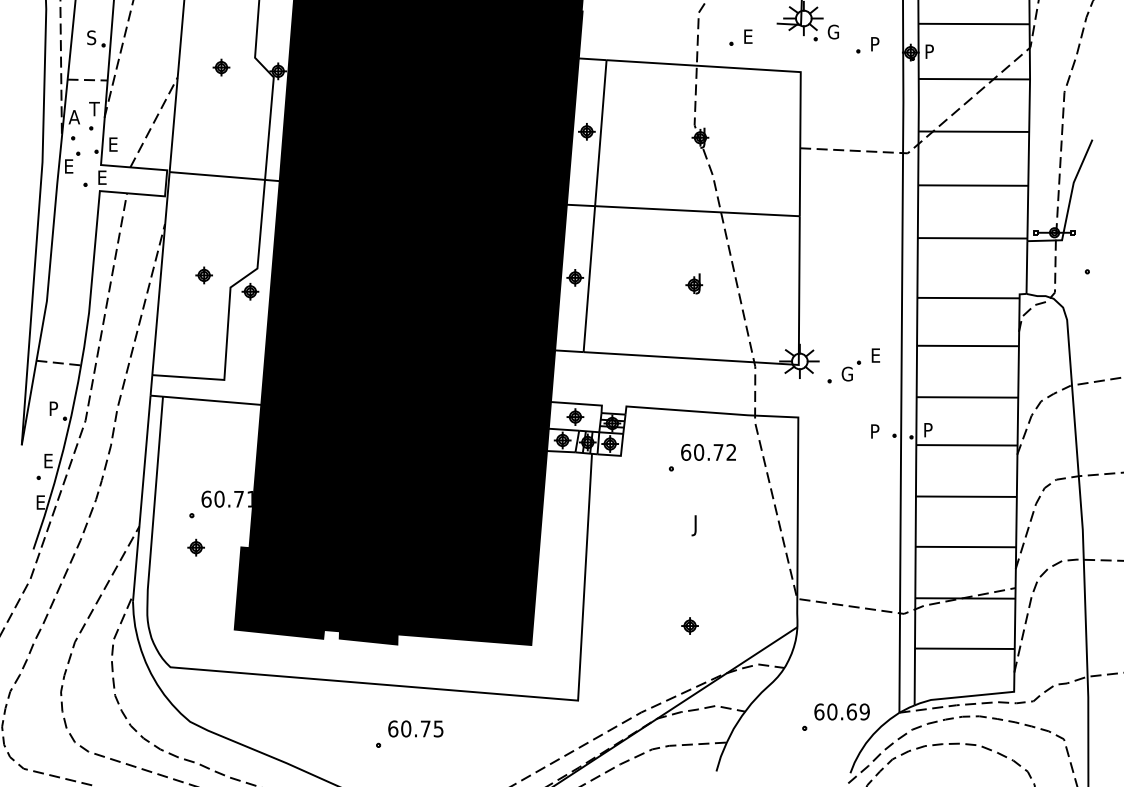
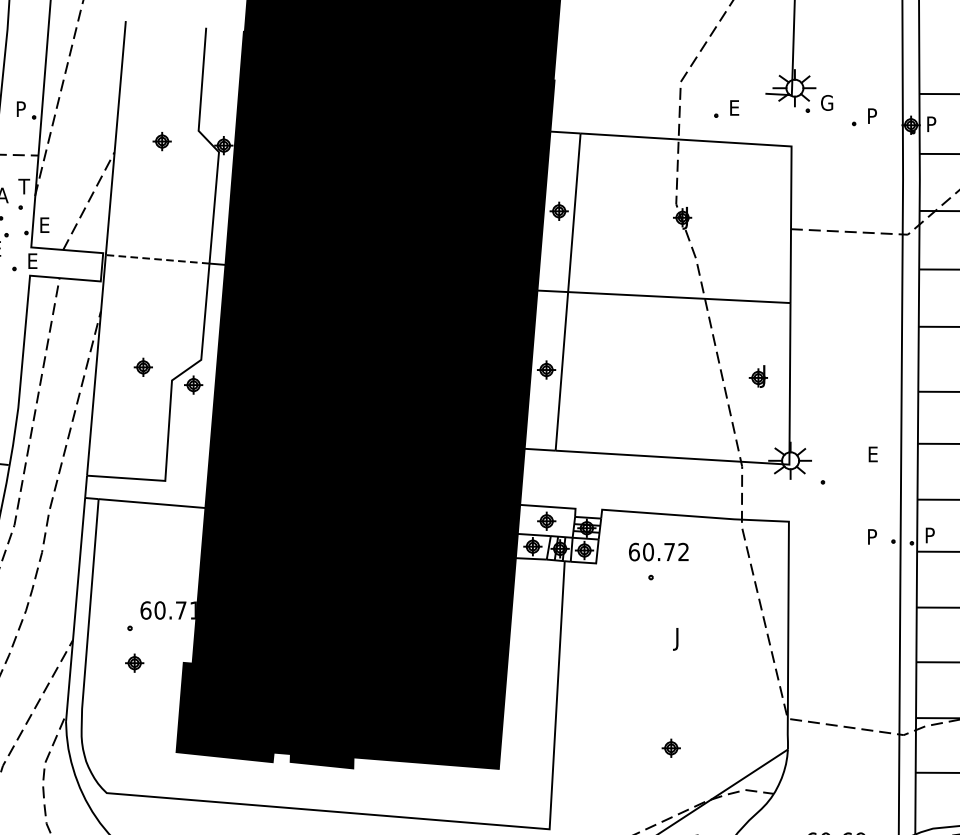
text: (91, 37) -> (20, 108), S -> P
line: (217, 176) -> (157, 259), solid -> dashed
part: (694, 283) -> (758, 376), moved
part: (851, 370) -> (846, 470), removed
text: (708, 452) -> (658, 552), moved

